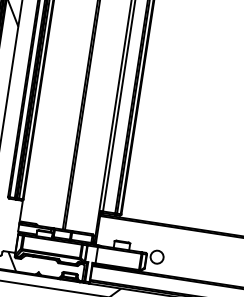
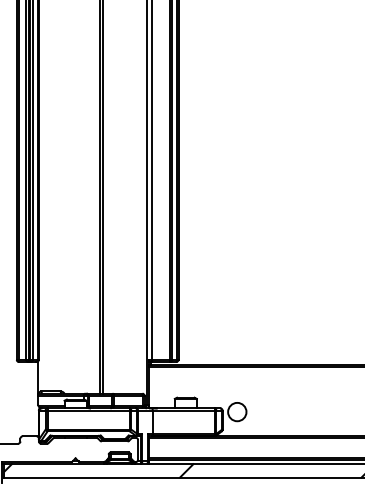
hatch: (11, 261) -> (35, 449), removed

